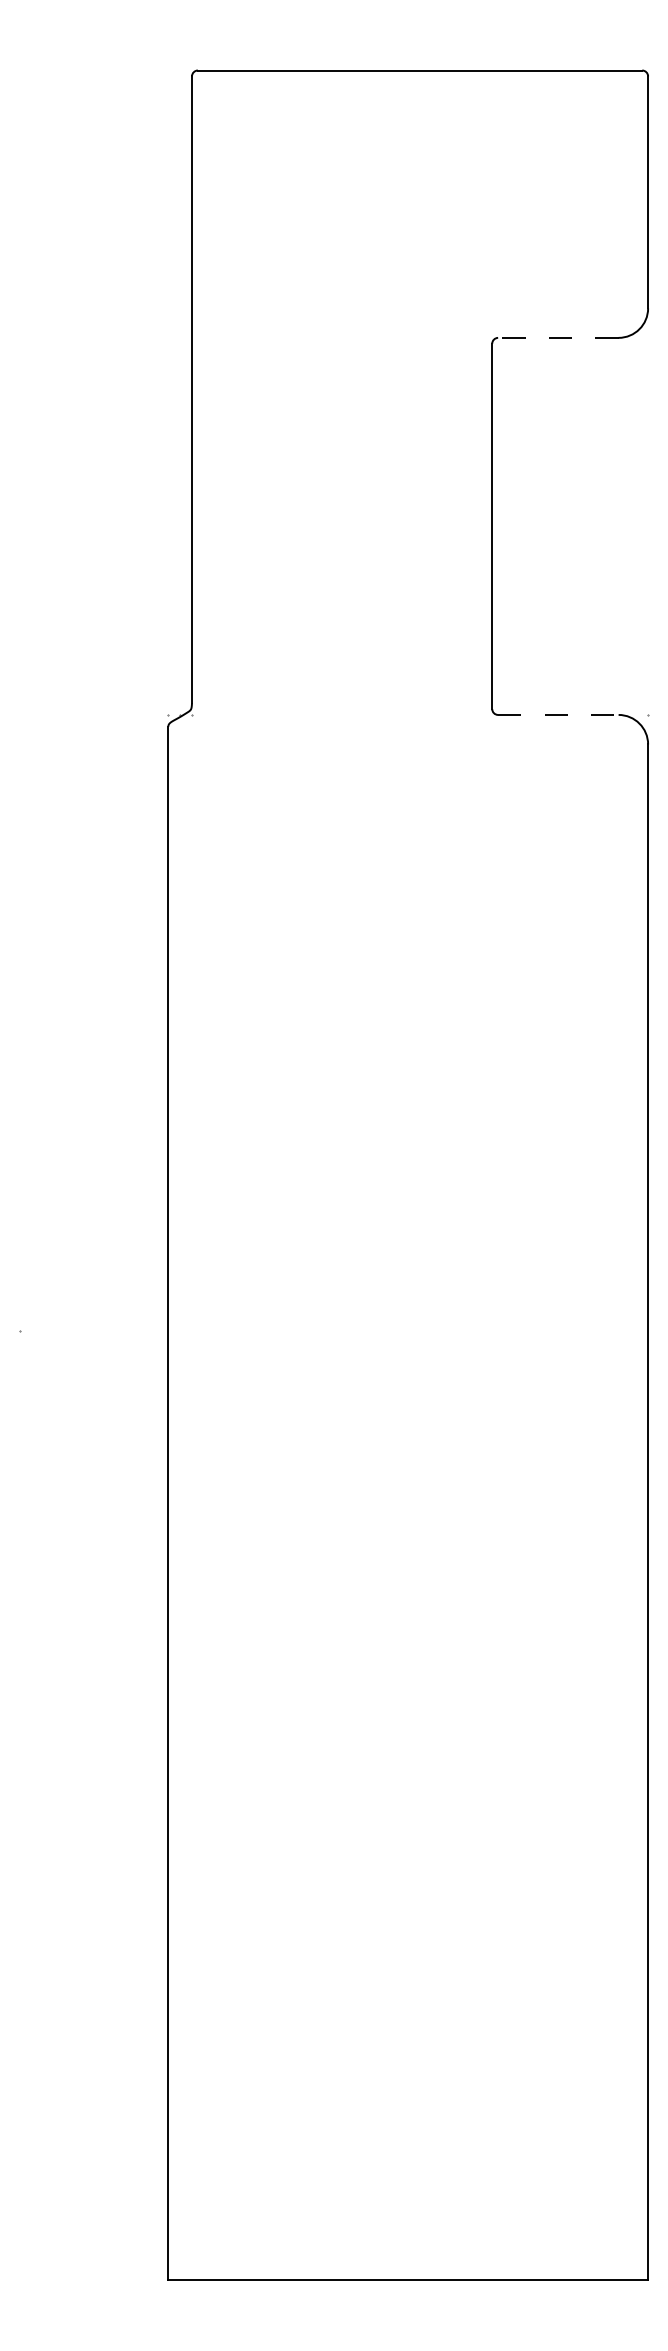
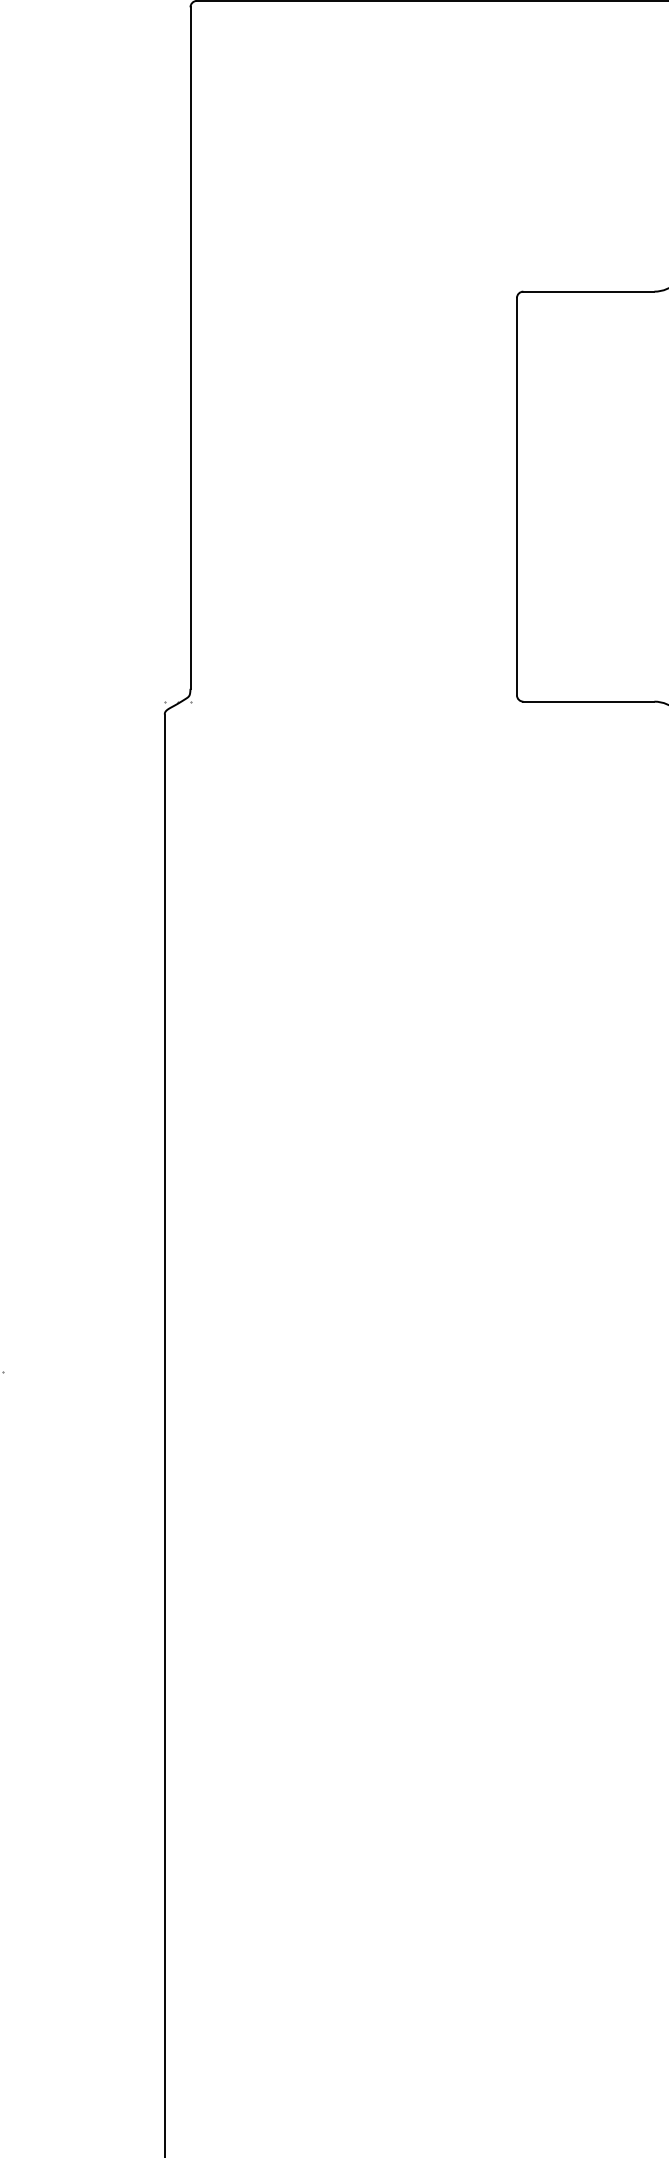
line: (557, 337) -> (587, 291), dashed -> solid
line: (558, 714) -> (589, 701), dashed -> solid

